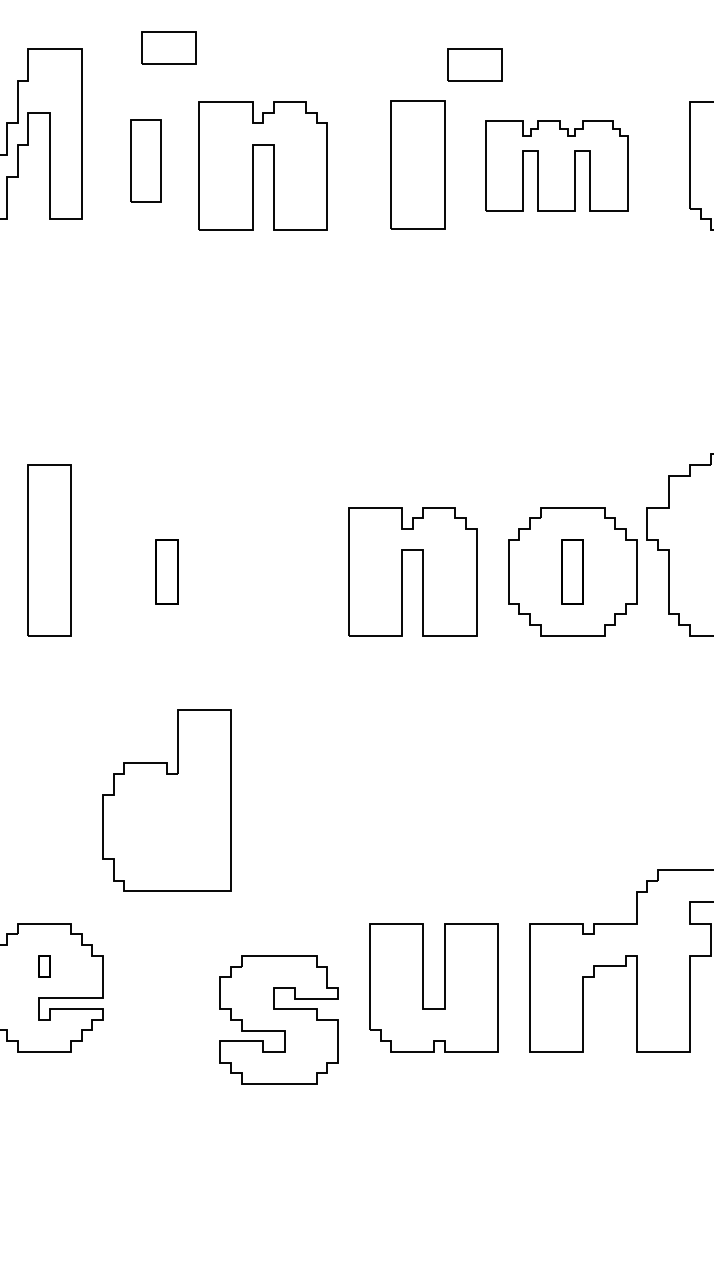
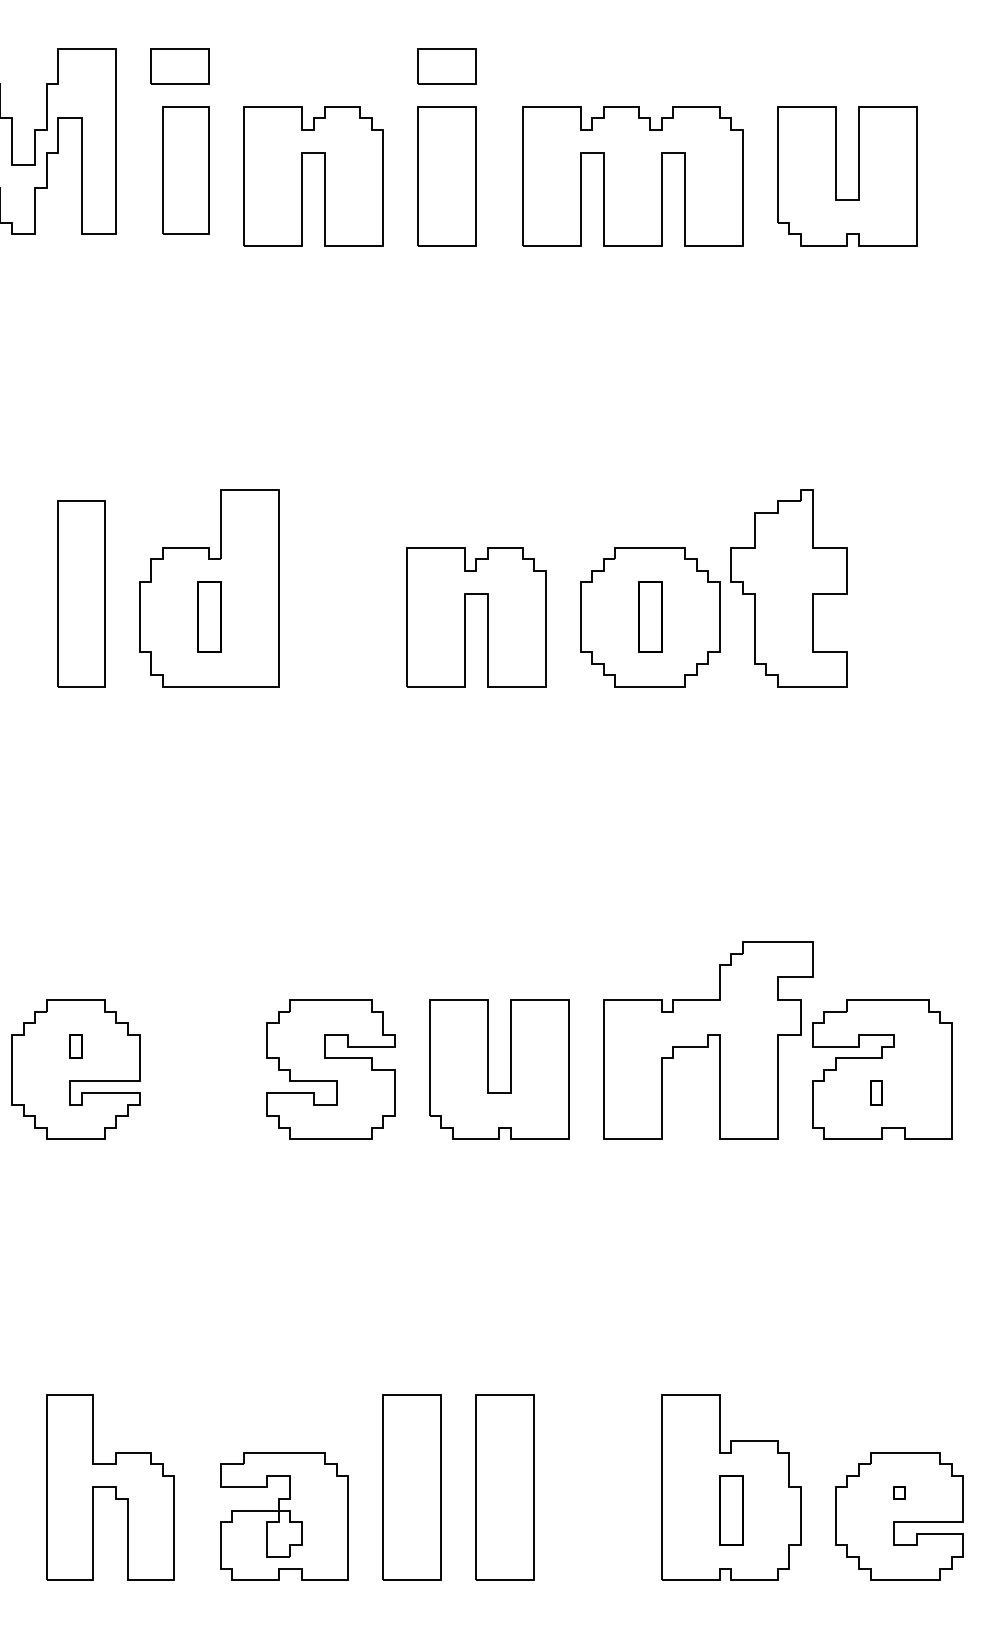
part: (168, 48) -> (179, 66), moved
part: (474, 64) -> (446, 66), moved
part: (145, 160) -> (185, 170), size x1.43
part: (417, 165) -> (446, 176), moved
part: (556, 166) -> (632, 176), size x1.43
part: (167, 800) -> (209, 588), moved
part: (278, 1019) -> (330, 1069), moved

